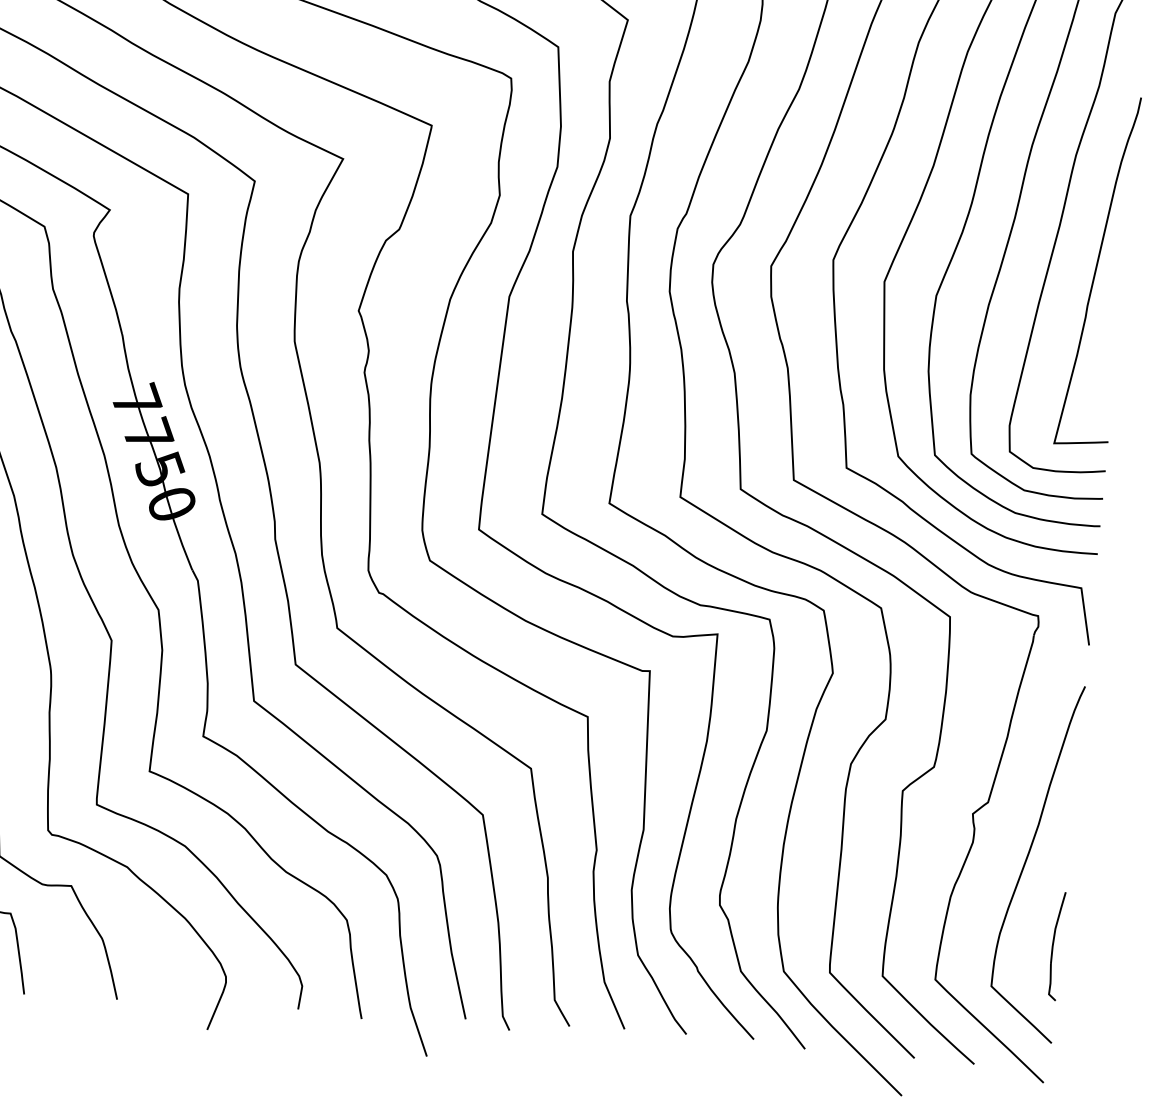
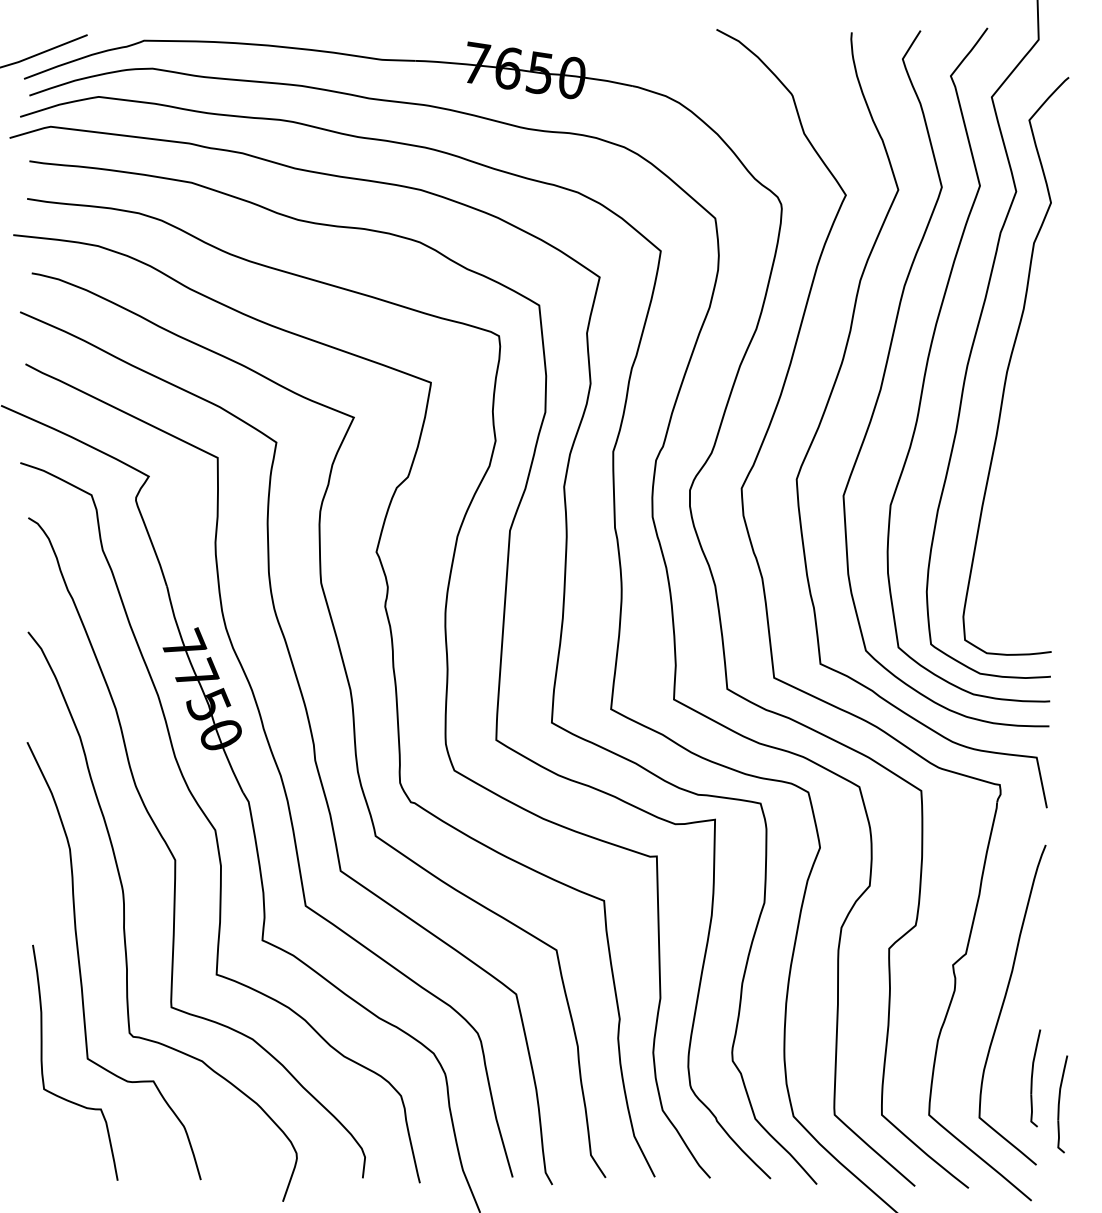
curve: (1097, 270) -> (1032, 473), removed
part: (1085, 977) -> (1062, 1104), added

